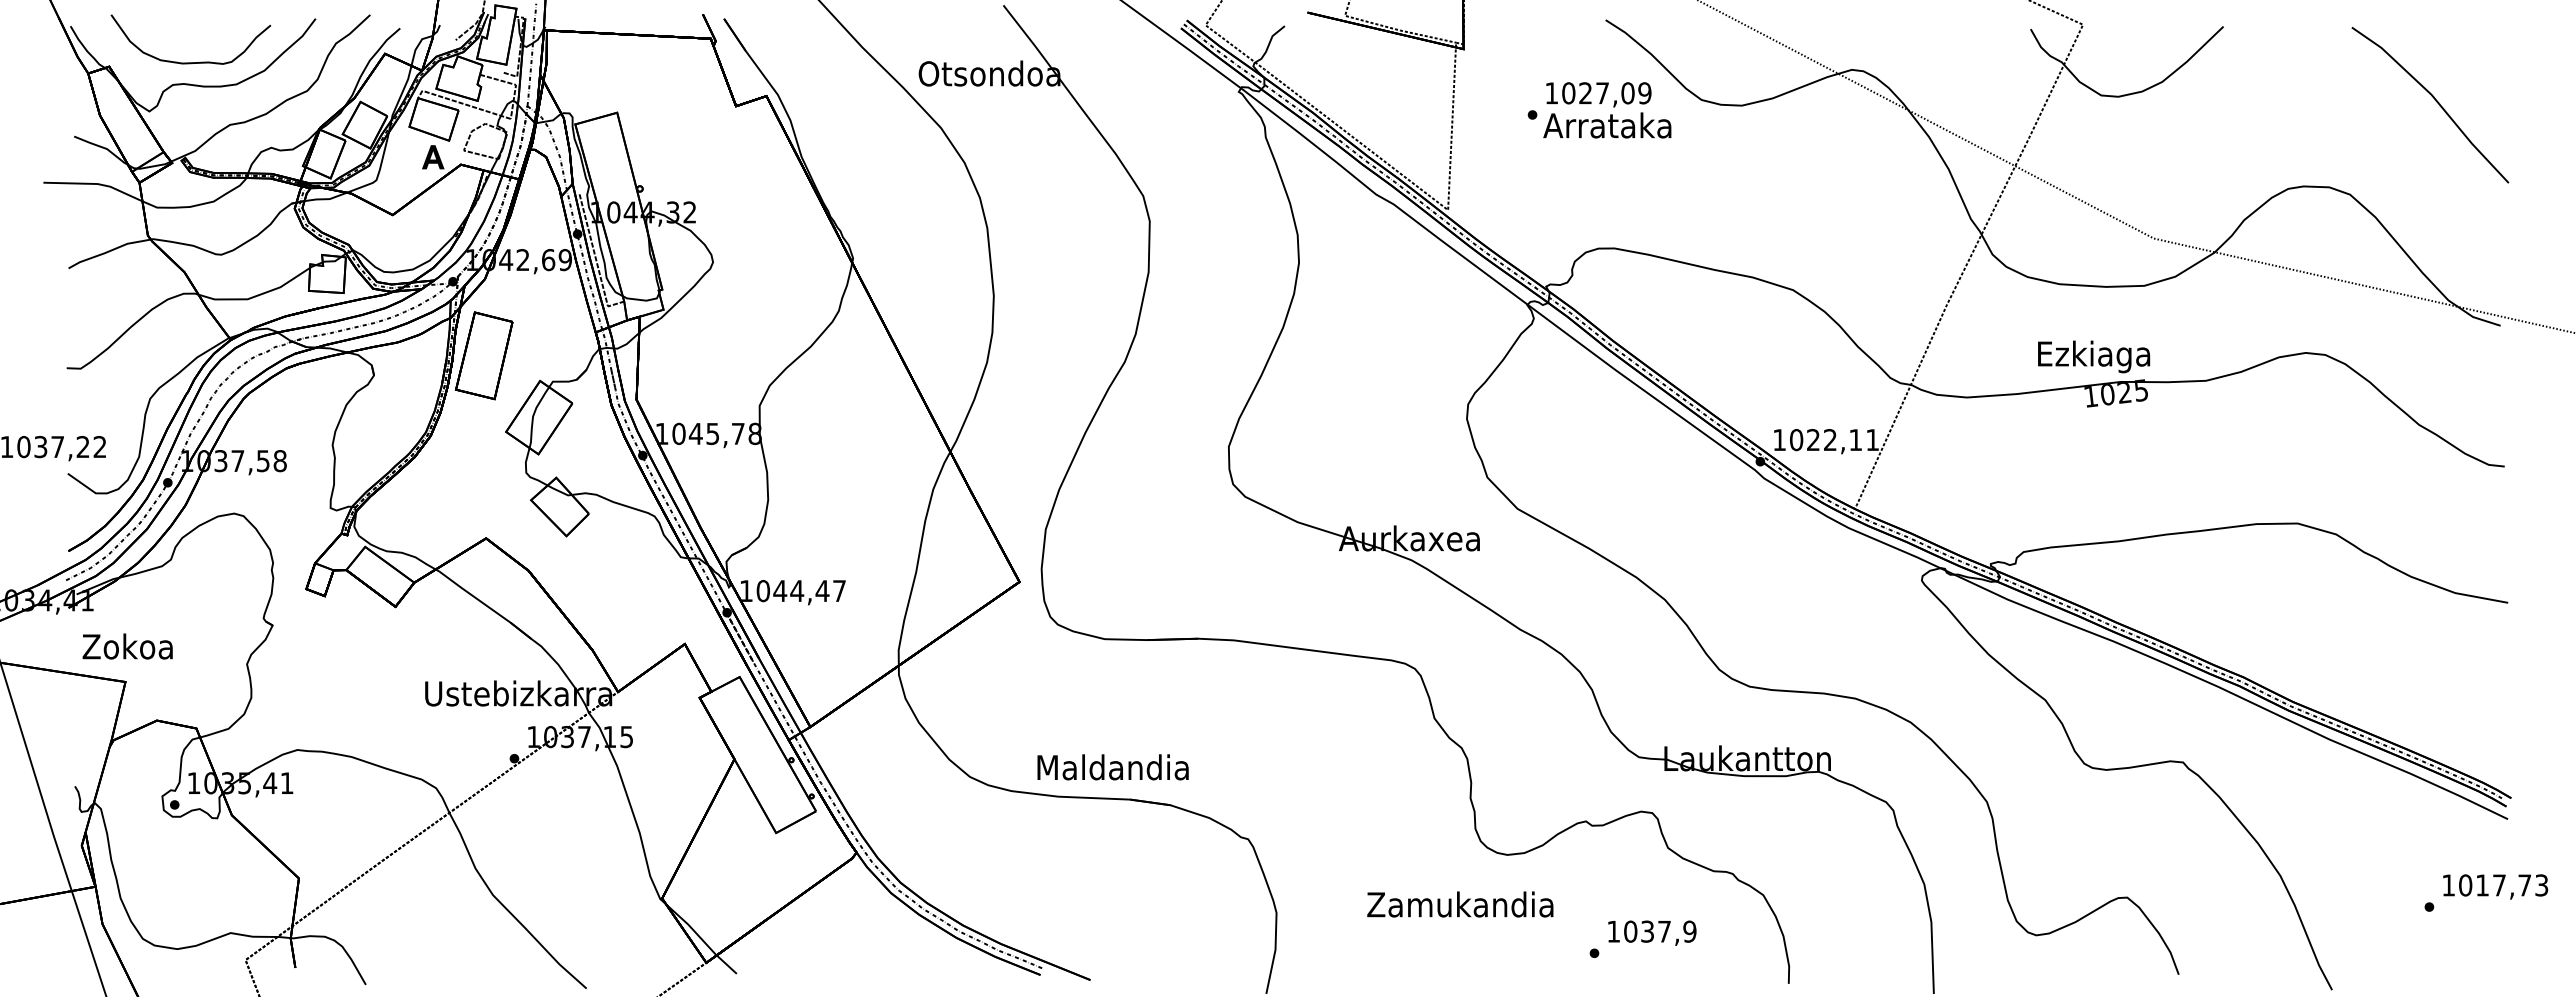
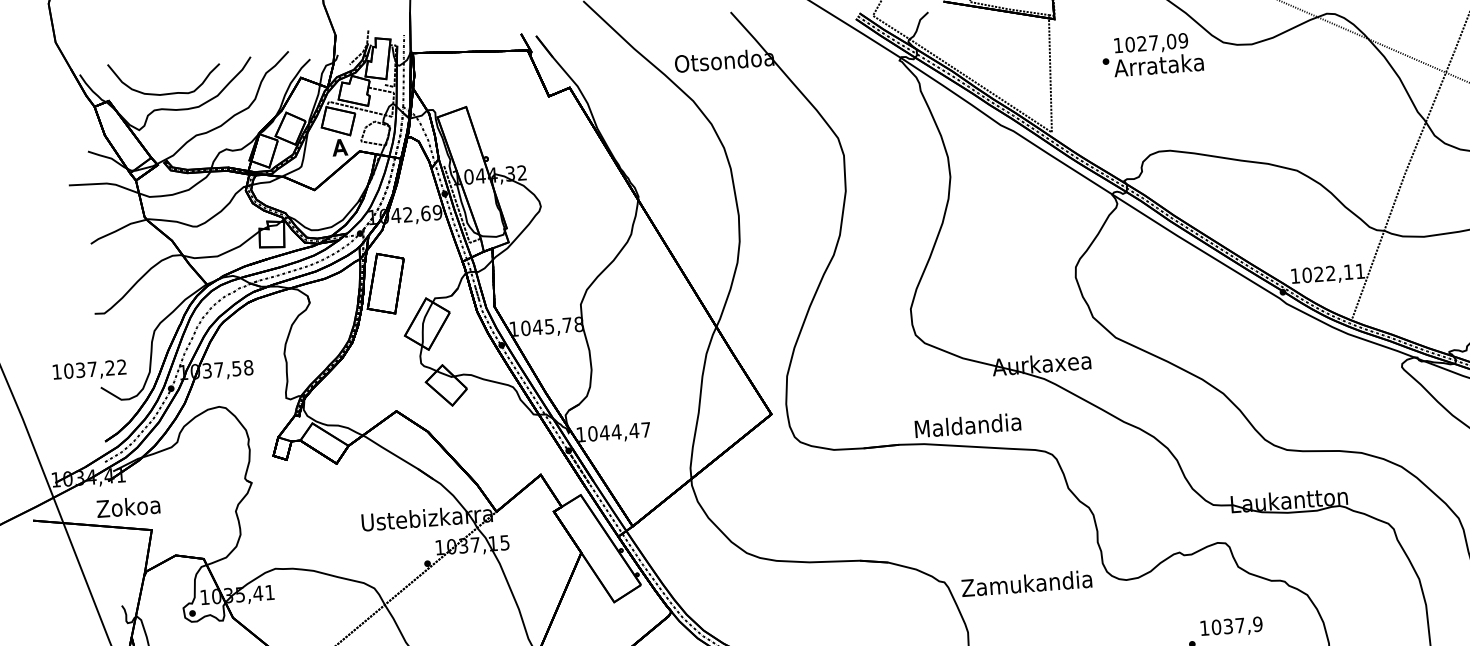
text: (127, 646) -> (128, 506), moved
text: (1112, 767) -> (967, 425), moved
text: (1460, 904) -> (1026, 583), moved

